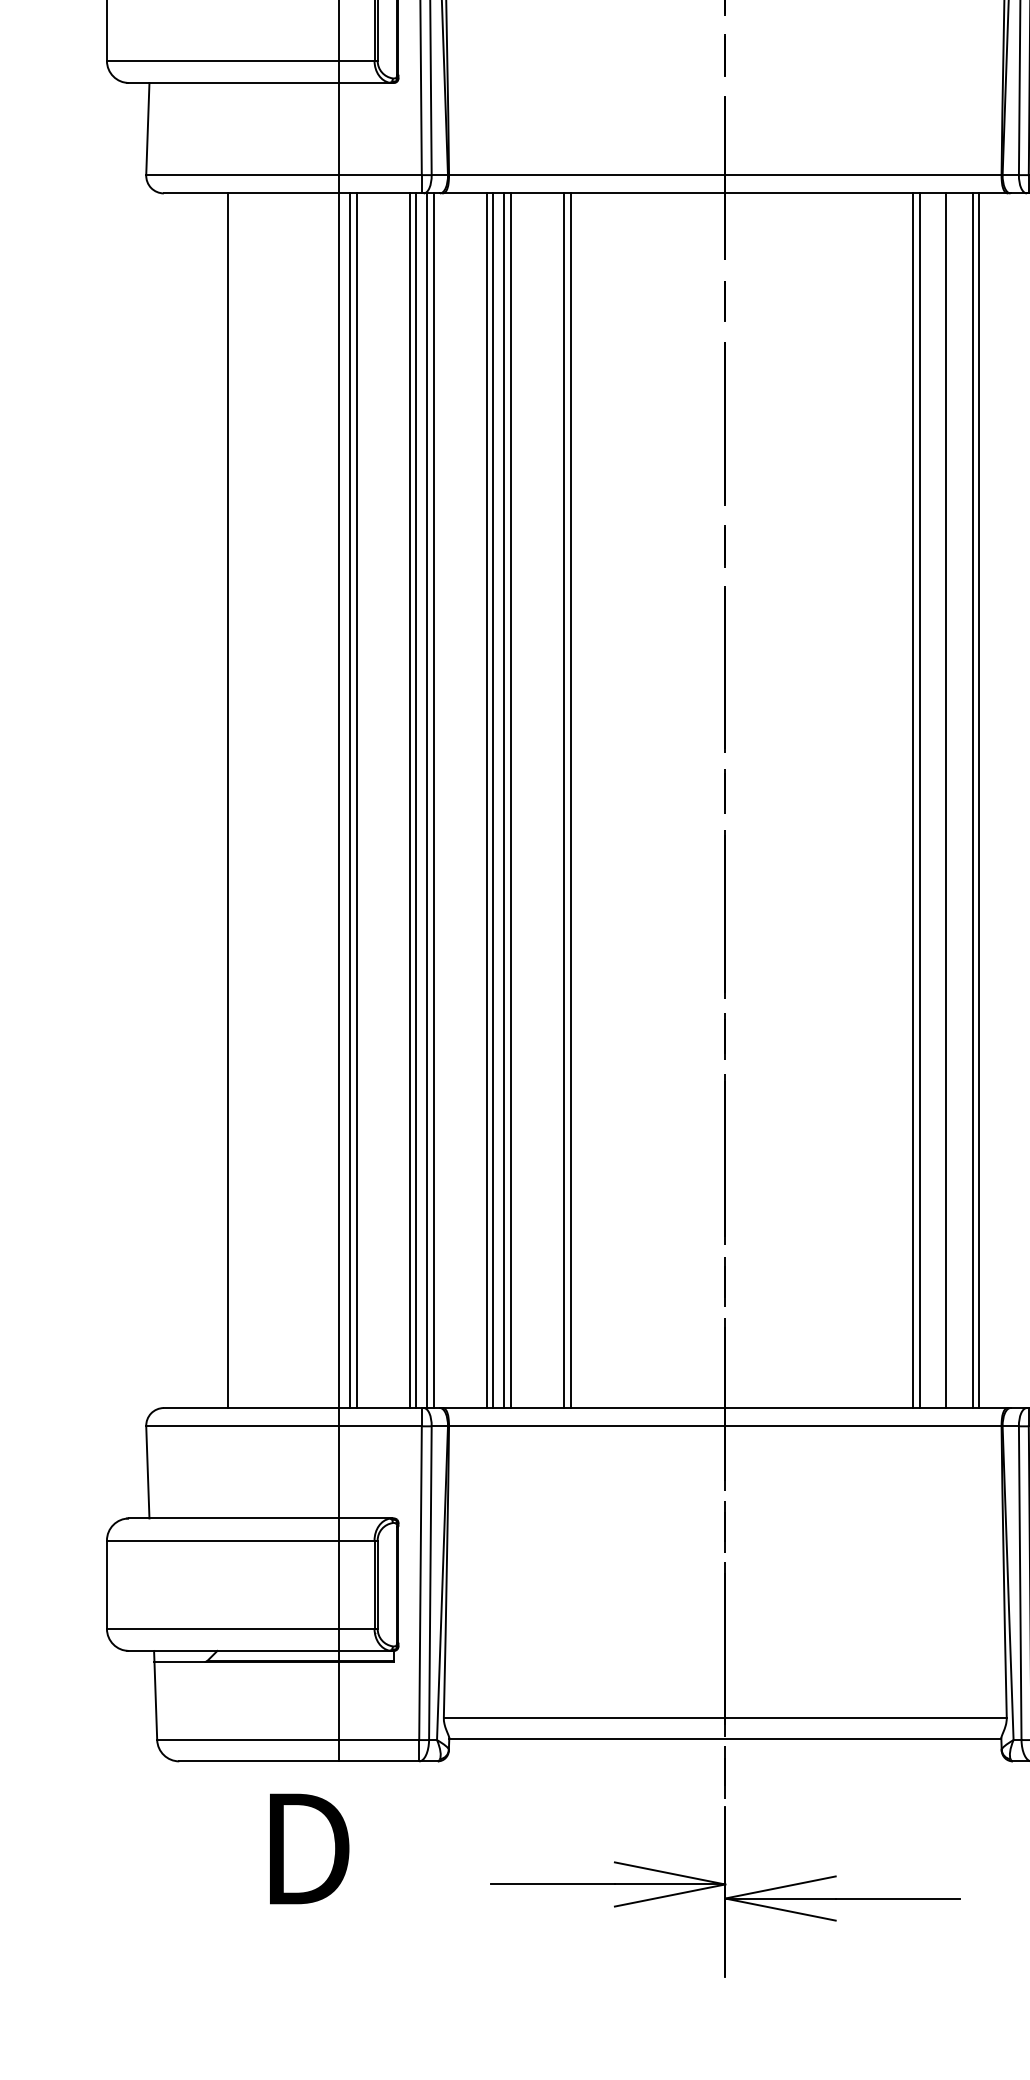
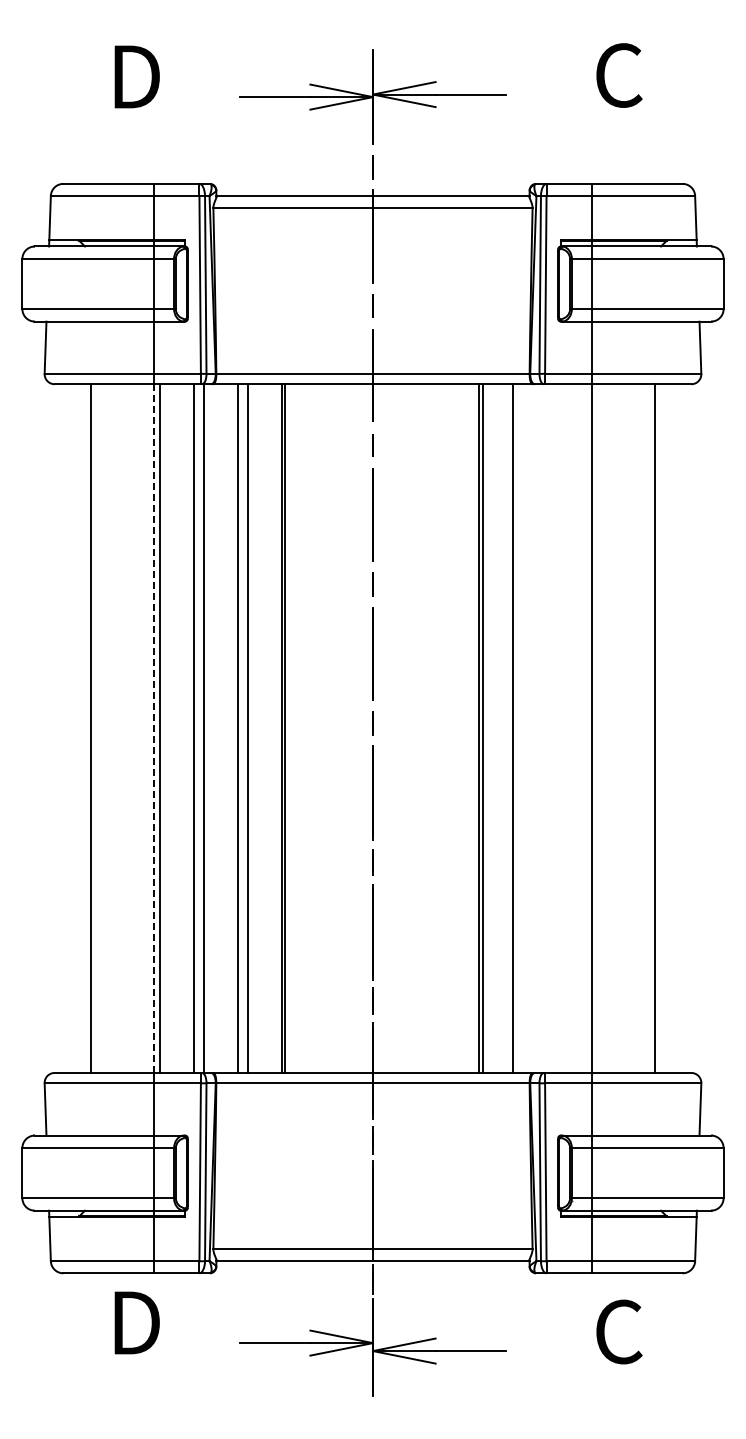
line: (355, 800) -> (163, 728), removed
line: (415, 800) -> (197, 728), removed
line: (433, 800) -> (207, 728), removed
line: (493, 800) -> (241, 728), removed
line: (511, 800) -> (251, 728), removed
line: (946, 800) -> (498, 728), removed
line: (980, 800) -> (517, 728), removed
line: (338, 802) -> (153, 729), solid -> dashed

